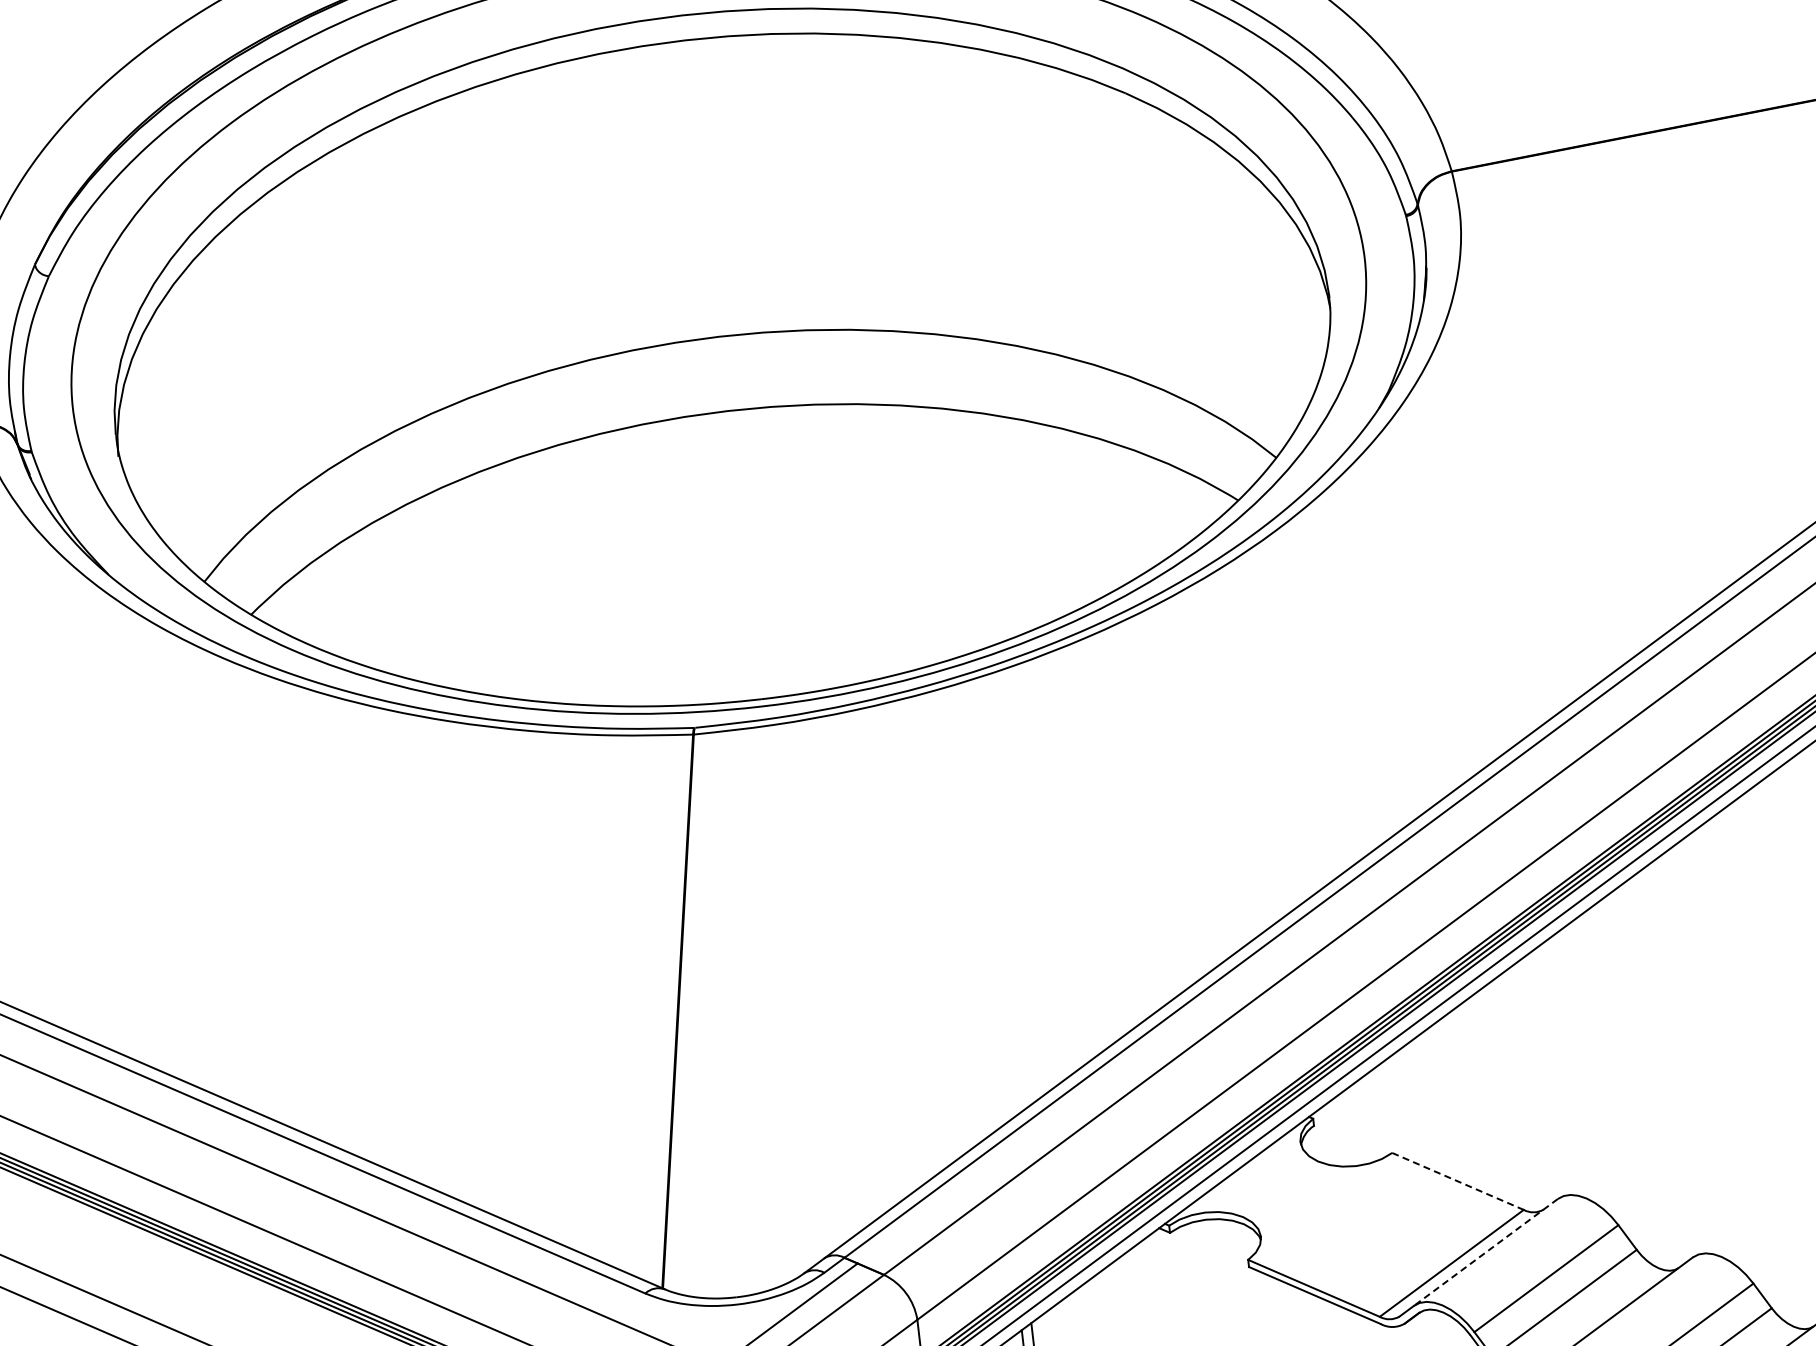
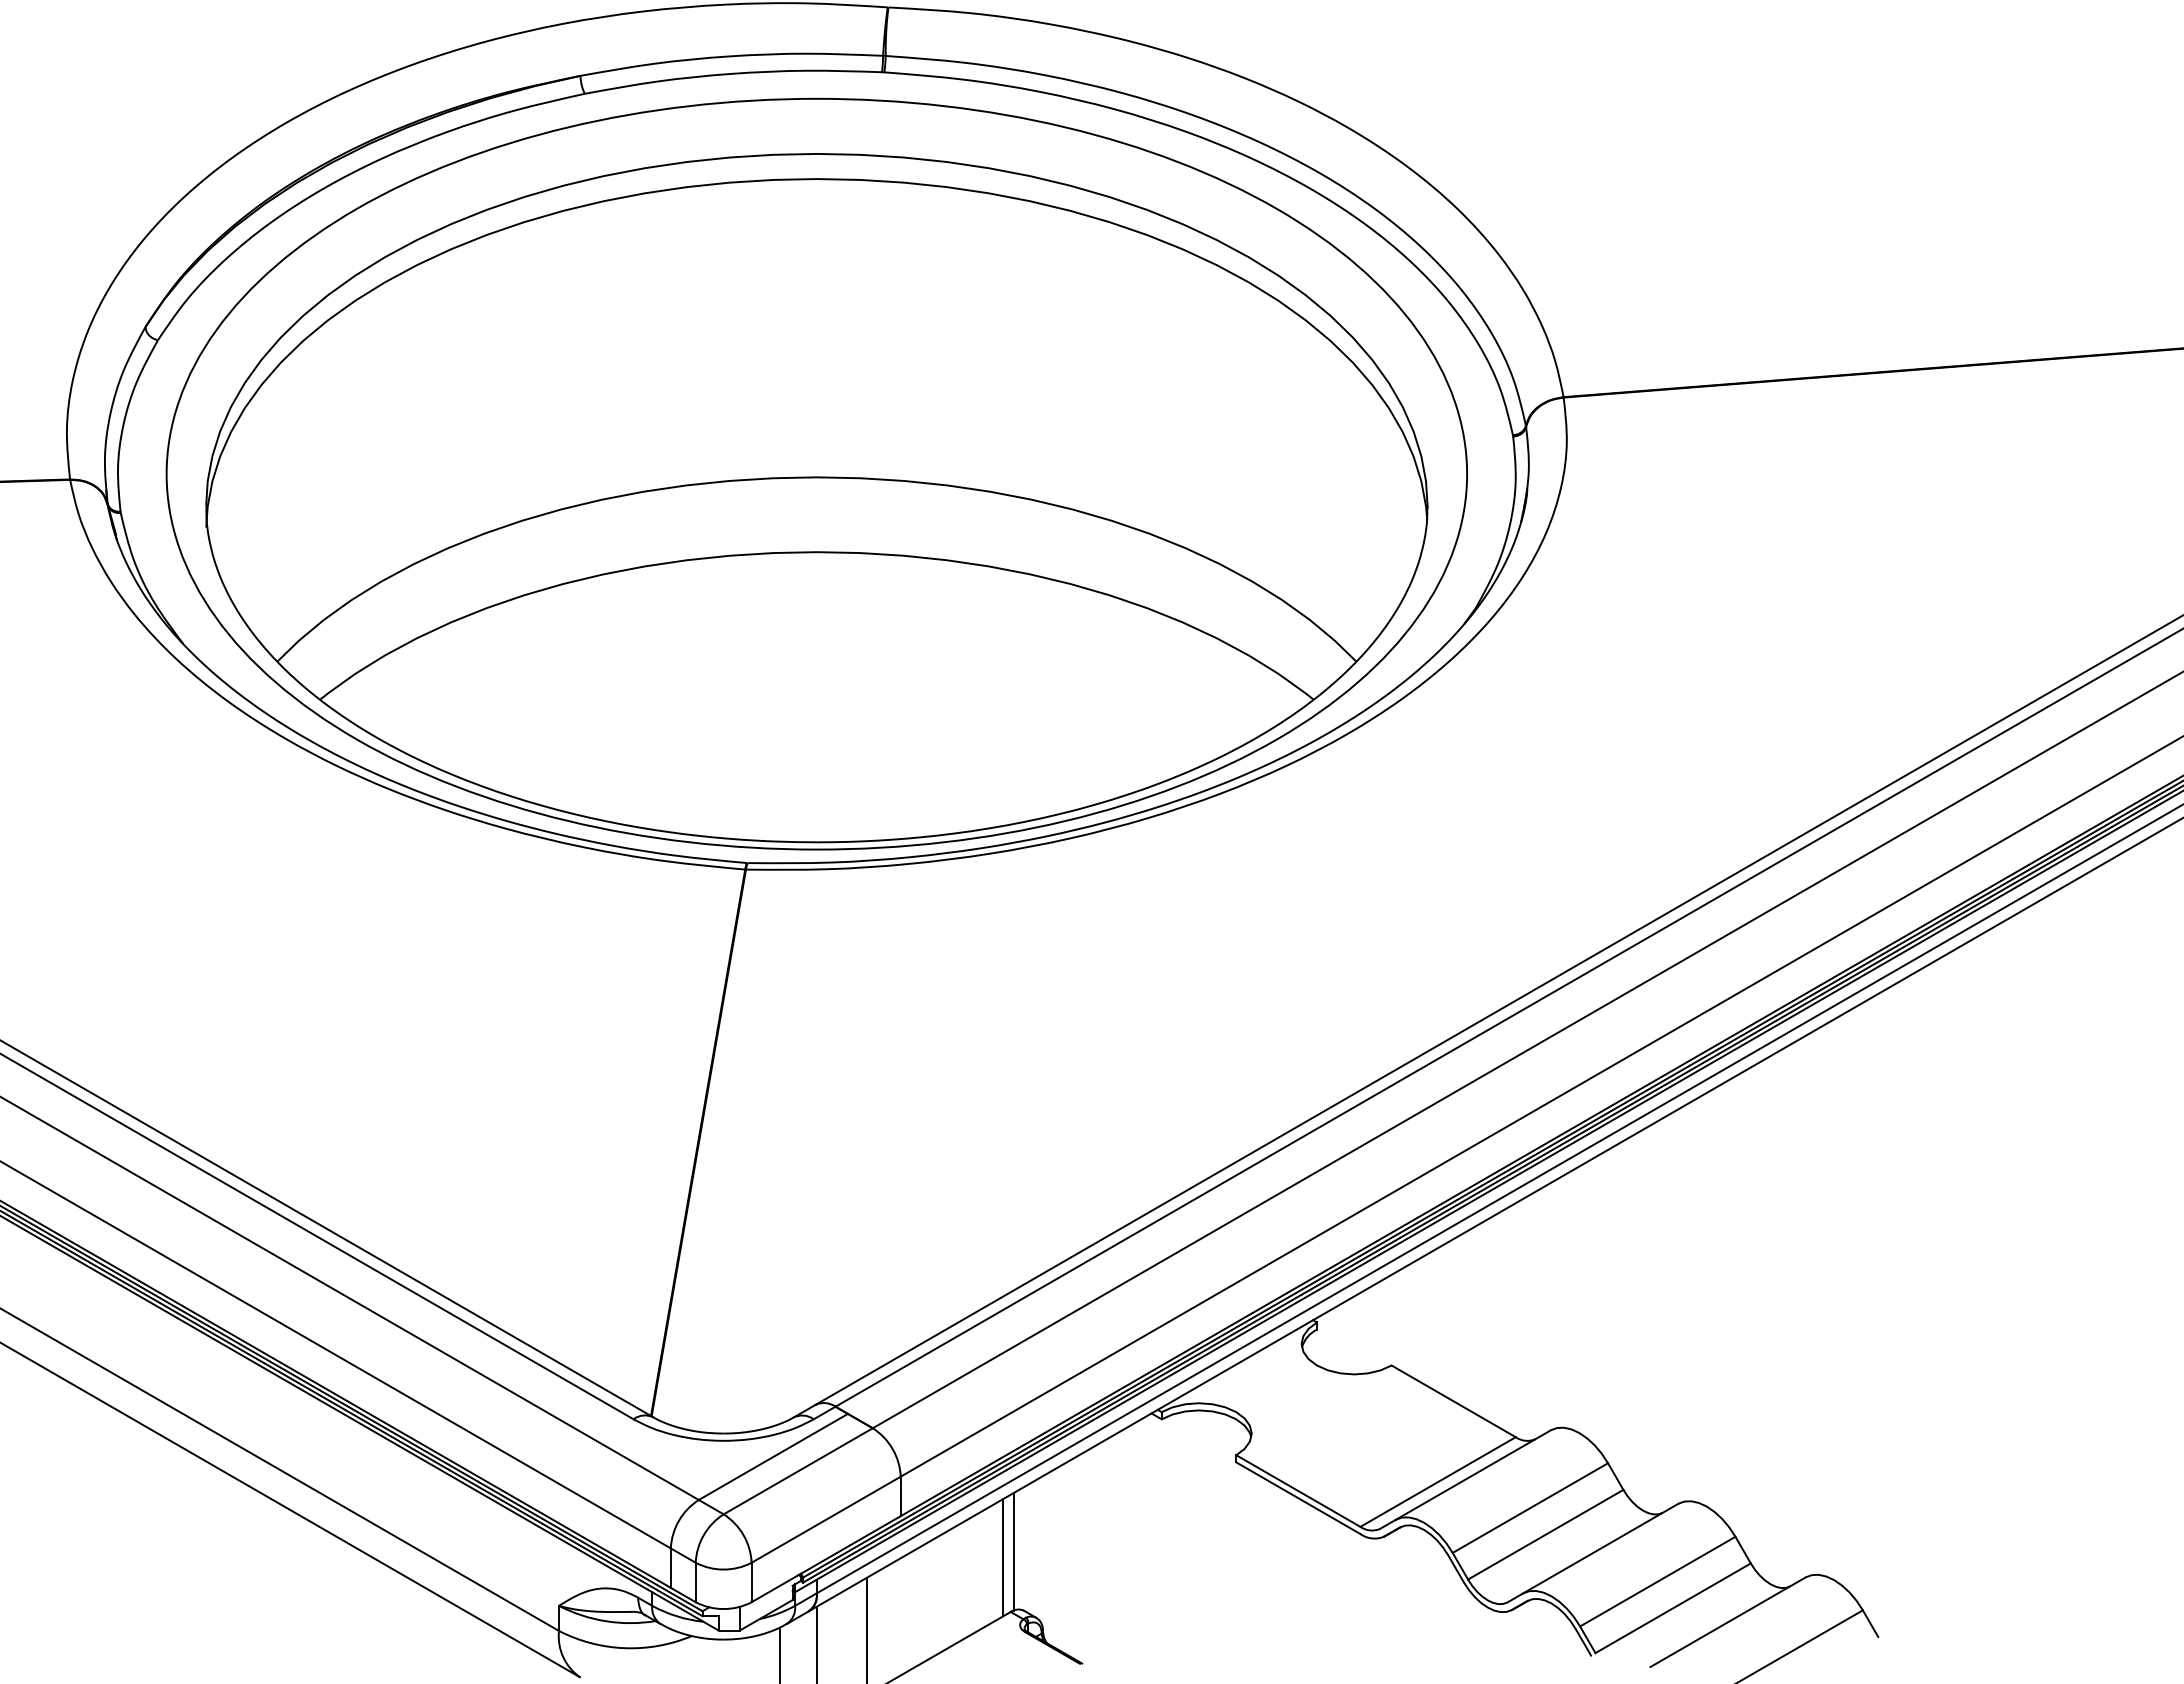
line: (1457, 1181) -> (1453, 1401), dashed -> solid
line: (1486, 1252) -> (1473, 1475), dashed -> solid

